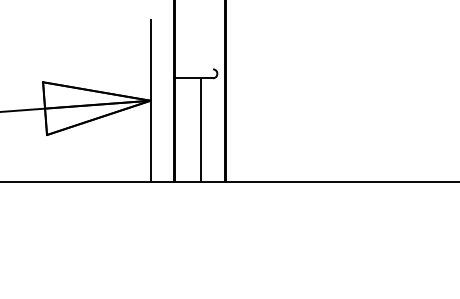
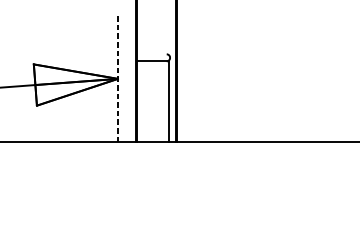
line: (150, 100) -> (117, 78), solid -> dashed
line: (201, 129) -> (169, 101), moved

